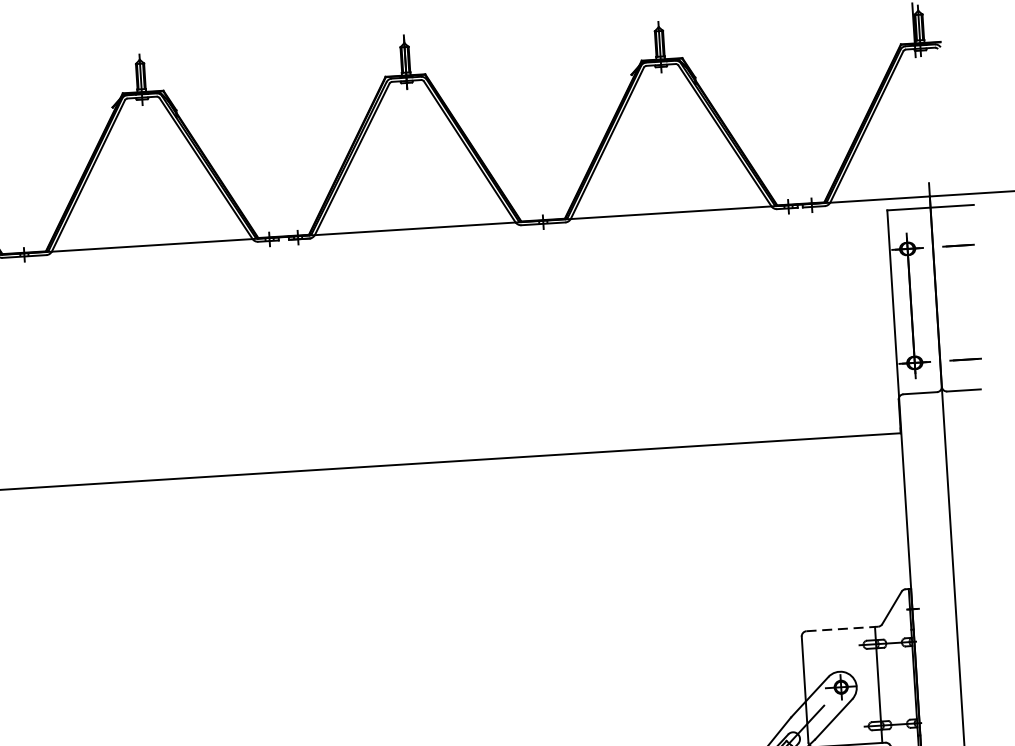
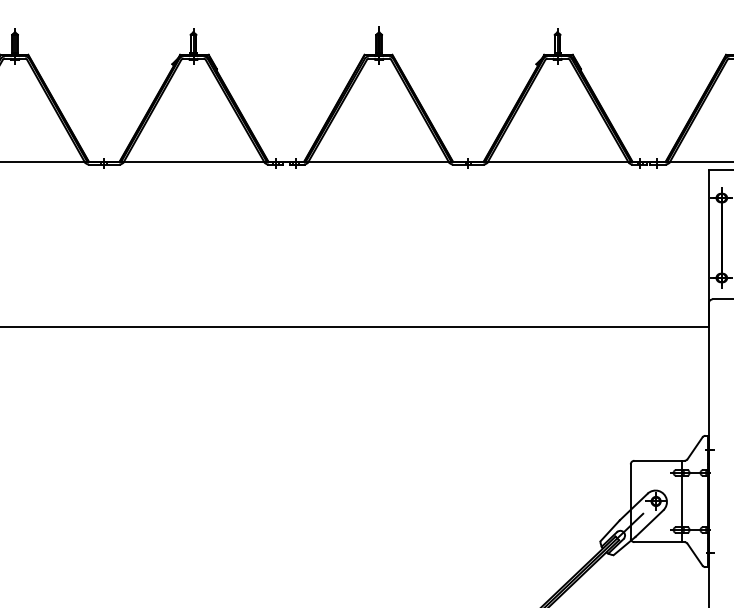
line: (842, 628) -> (659, 460), dashed -> solid

